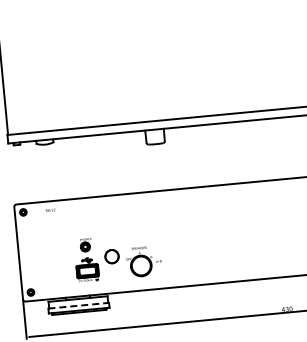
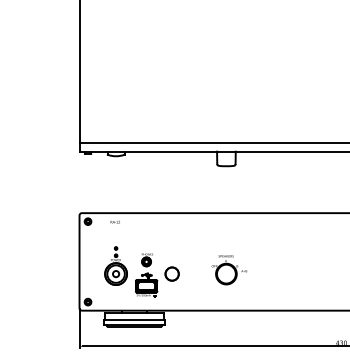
part: (54, 253) -> (115, 265), added
part: (144, 262) -> (229, 270), moved
line: (78, 305) -> (134, 319), dashed -> solid

